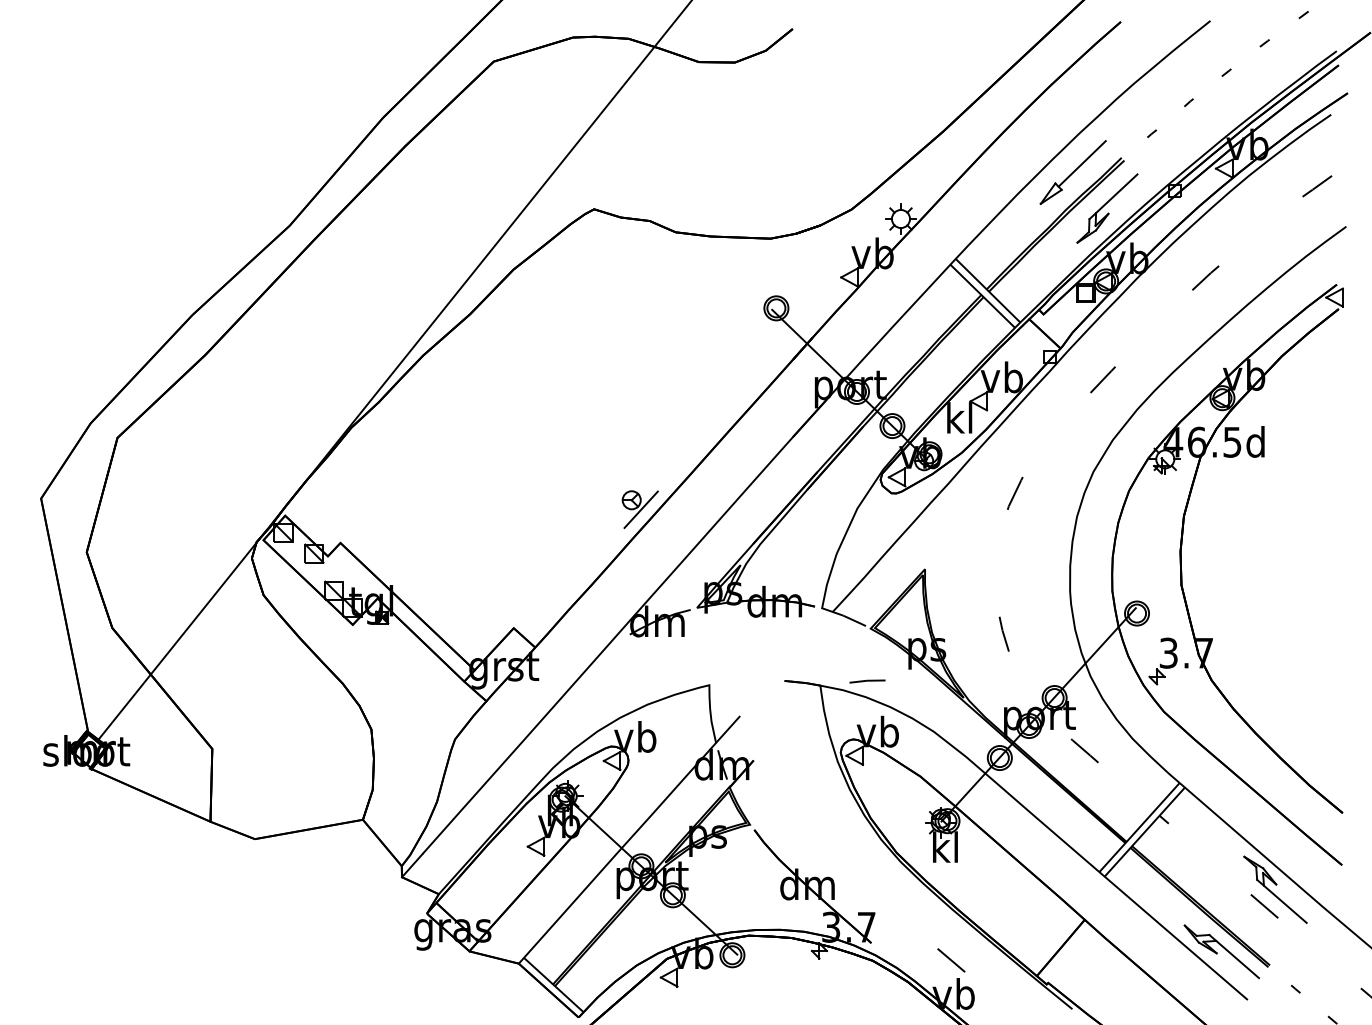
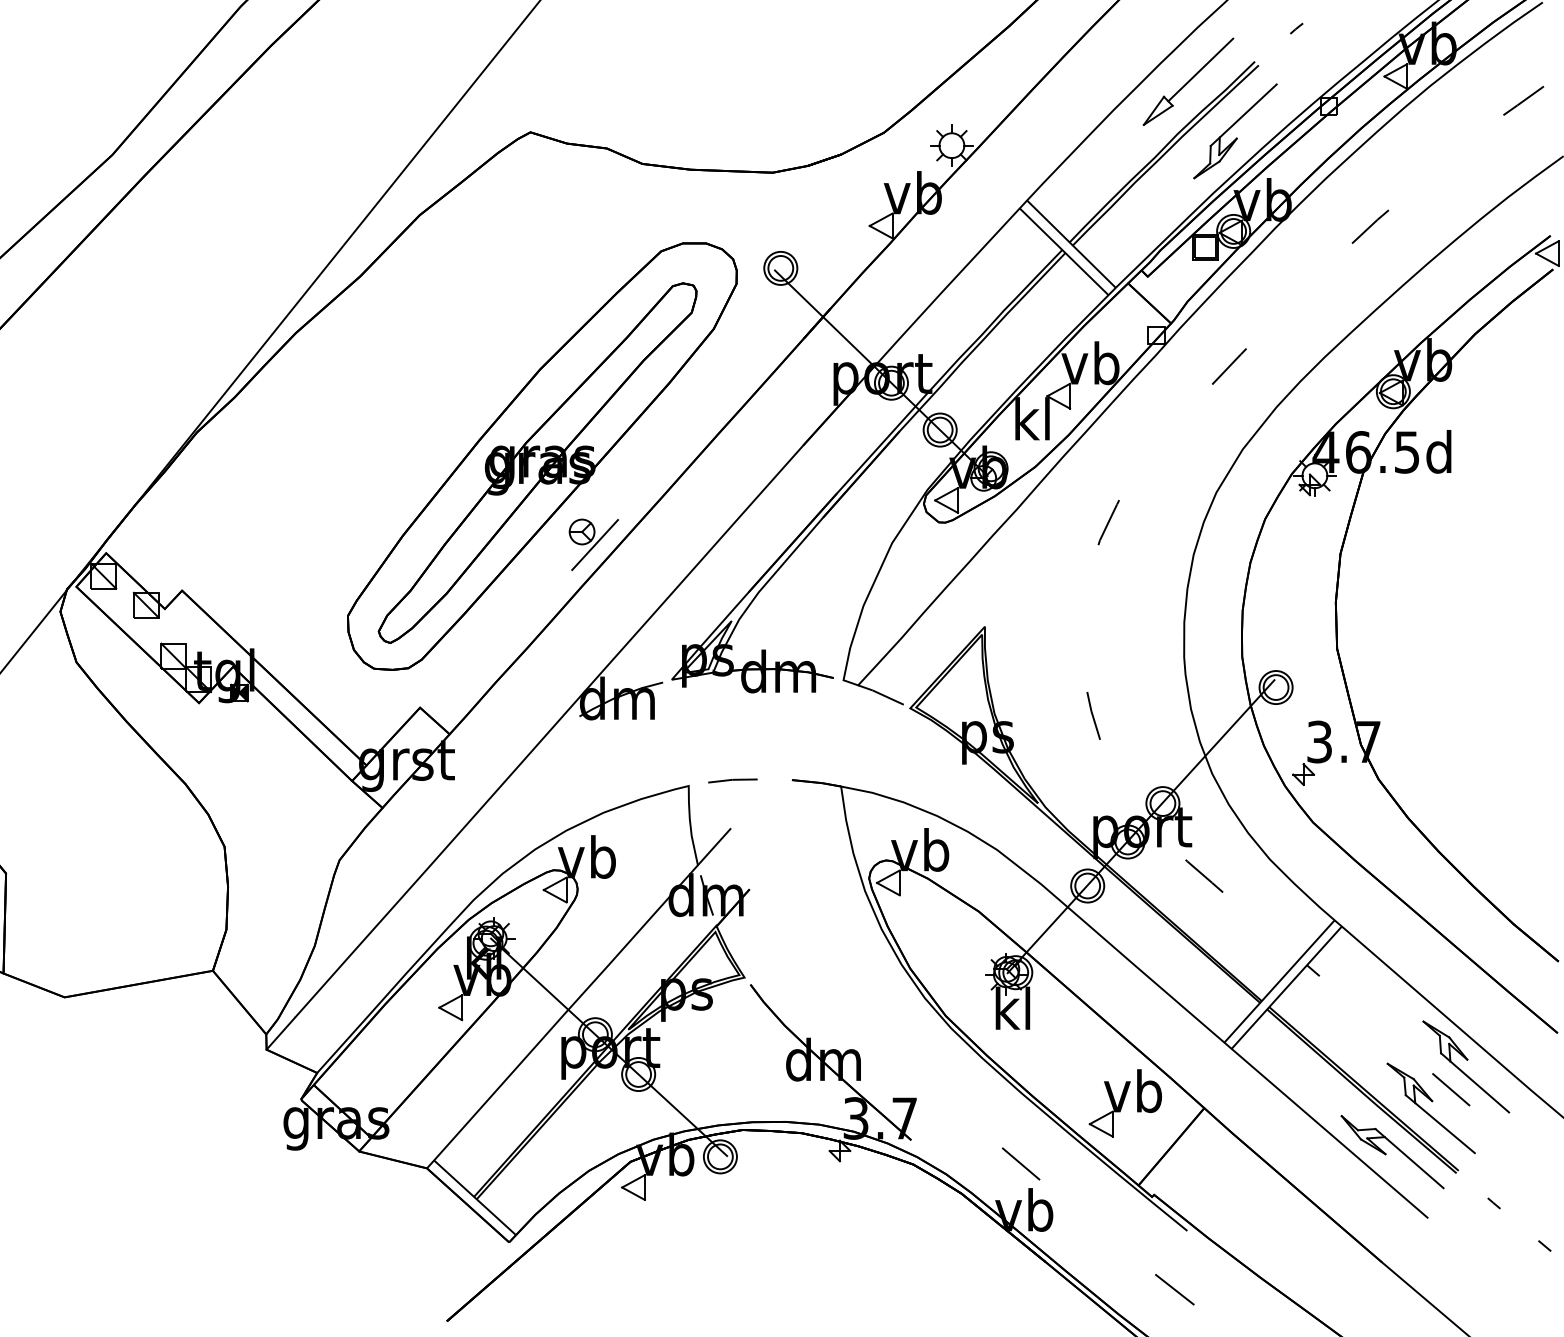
part: (602, 445) -> (541, 456), added
line: (867, 681) -> (732, 780), moved
part: (1026, 916) -> (1124, 1103), added
part: (1249, 919) -> (1430, 1107), added

